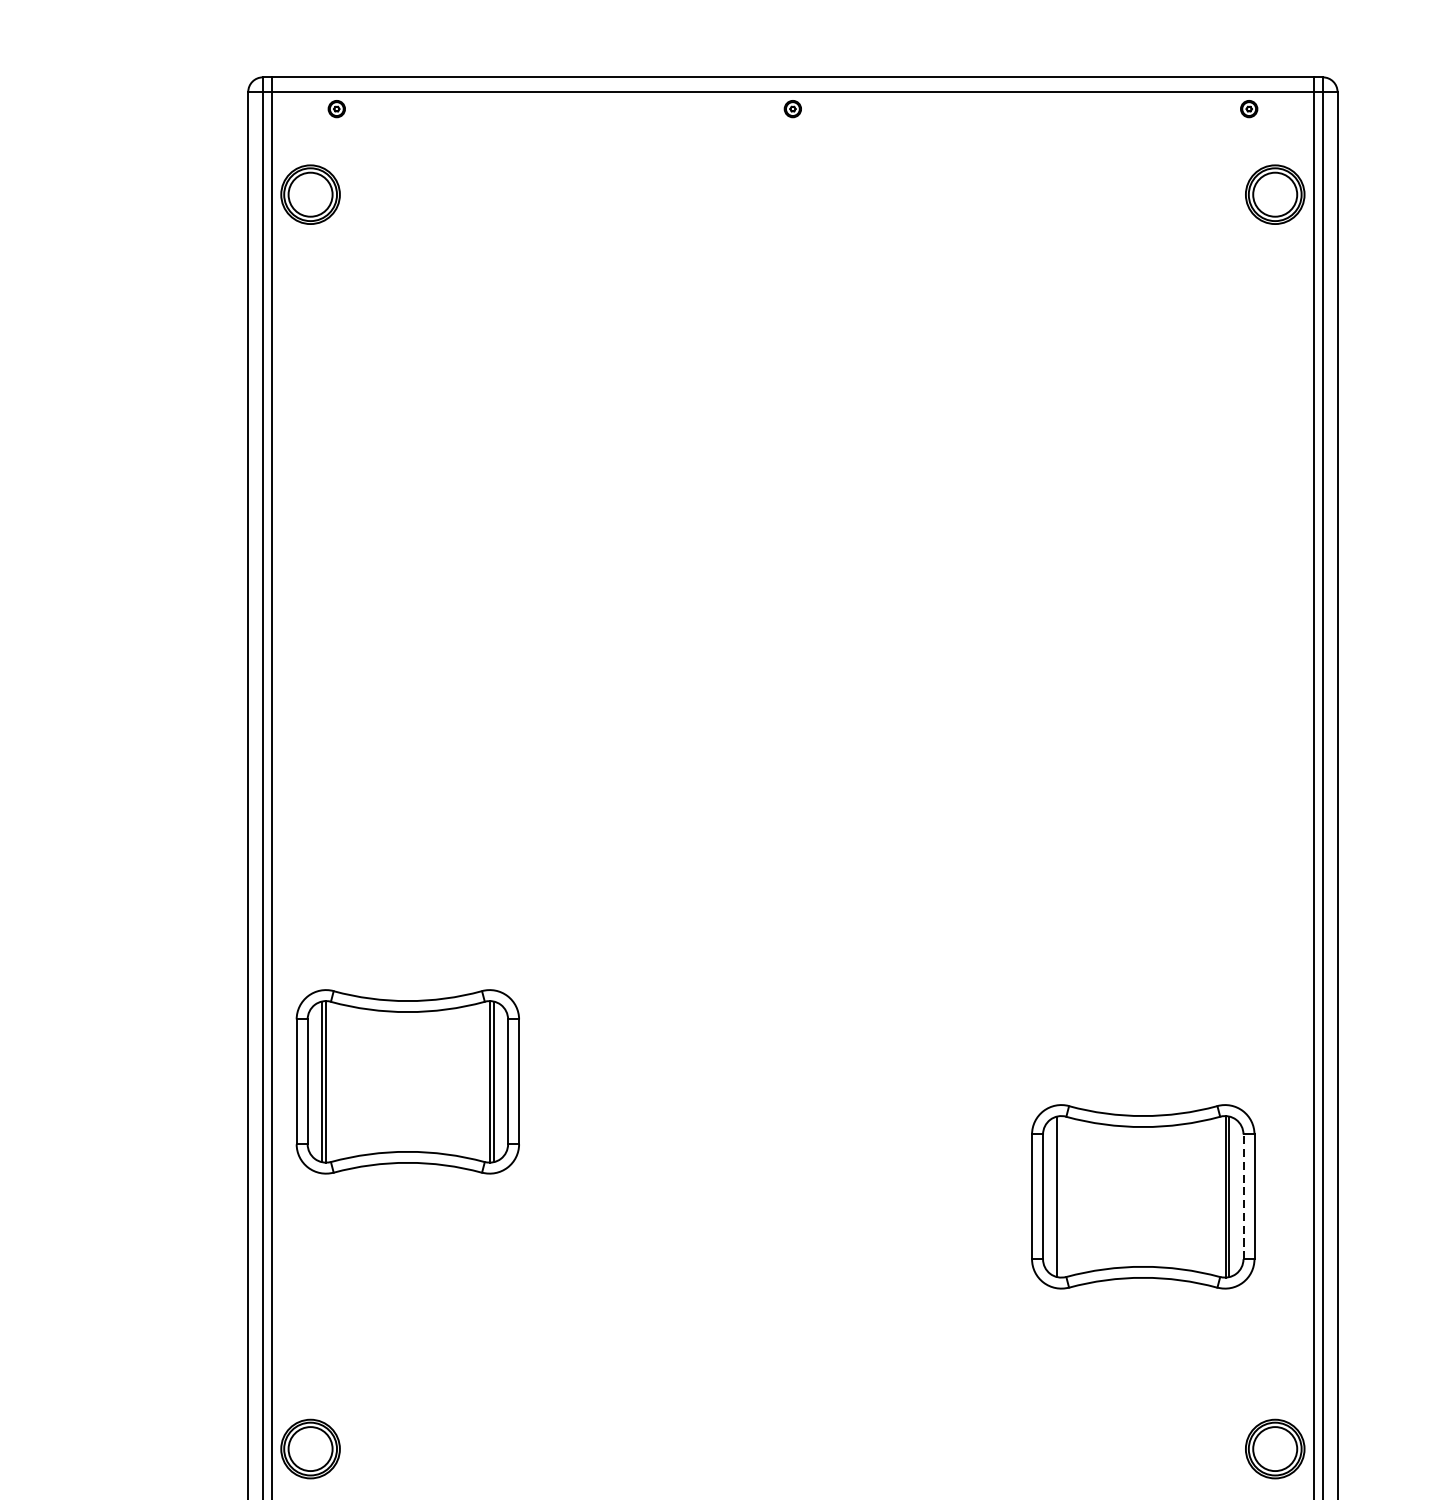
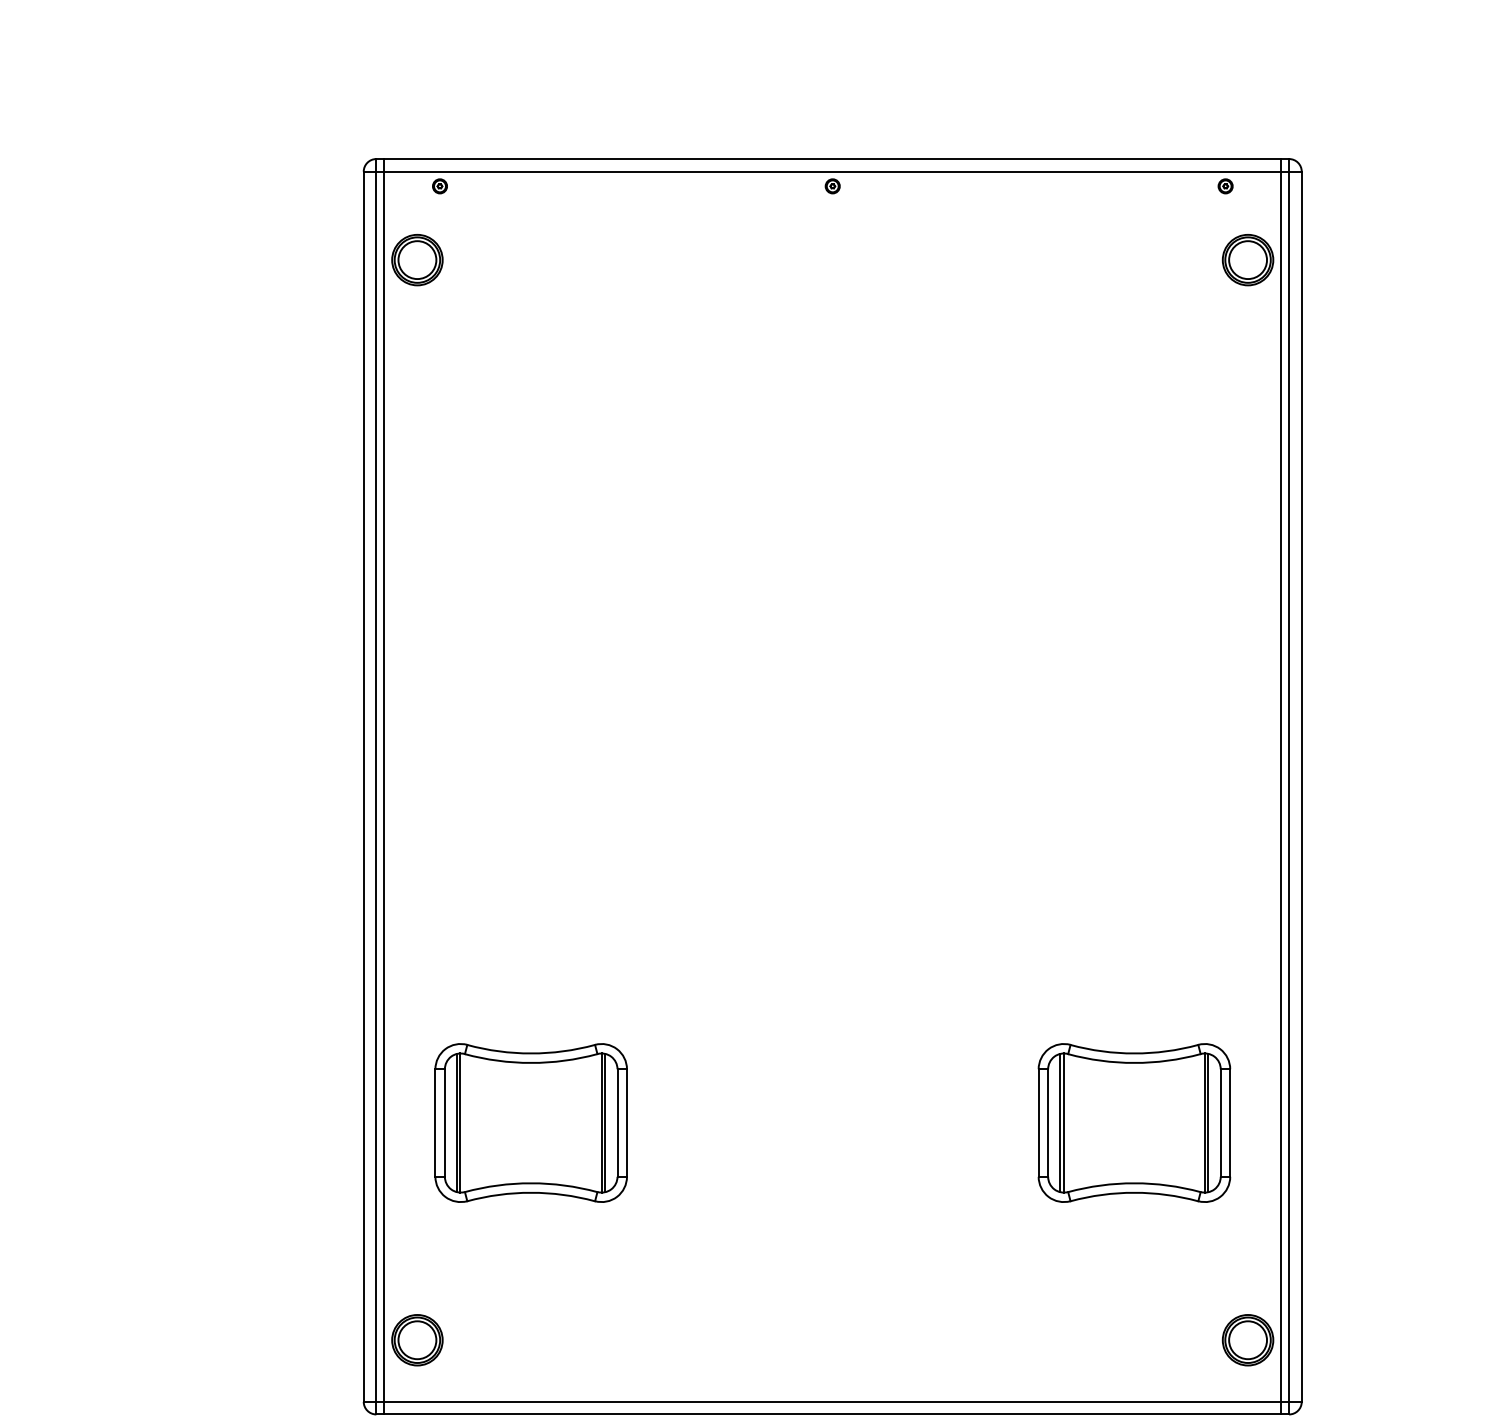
part: (407, 1081) -> (530, 1122), moved
line: (1060, 1196) -> (1063, 1122), added
line: (1243, 1197) -> (1220, 1123), dashed -> solid

